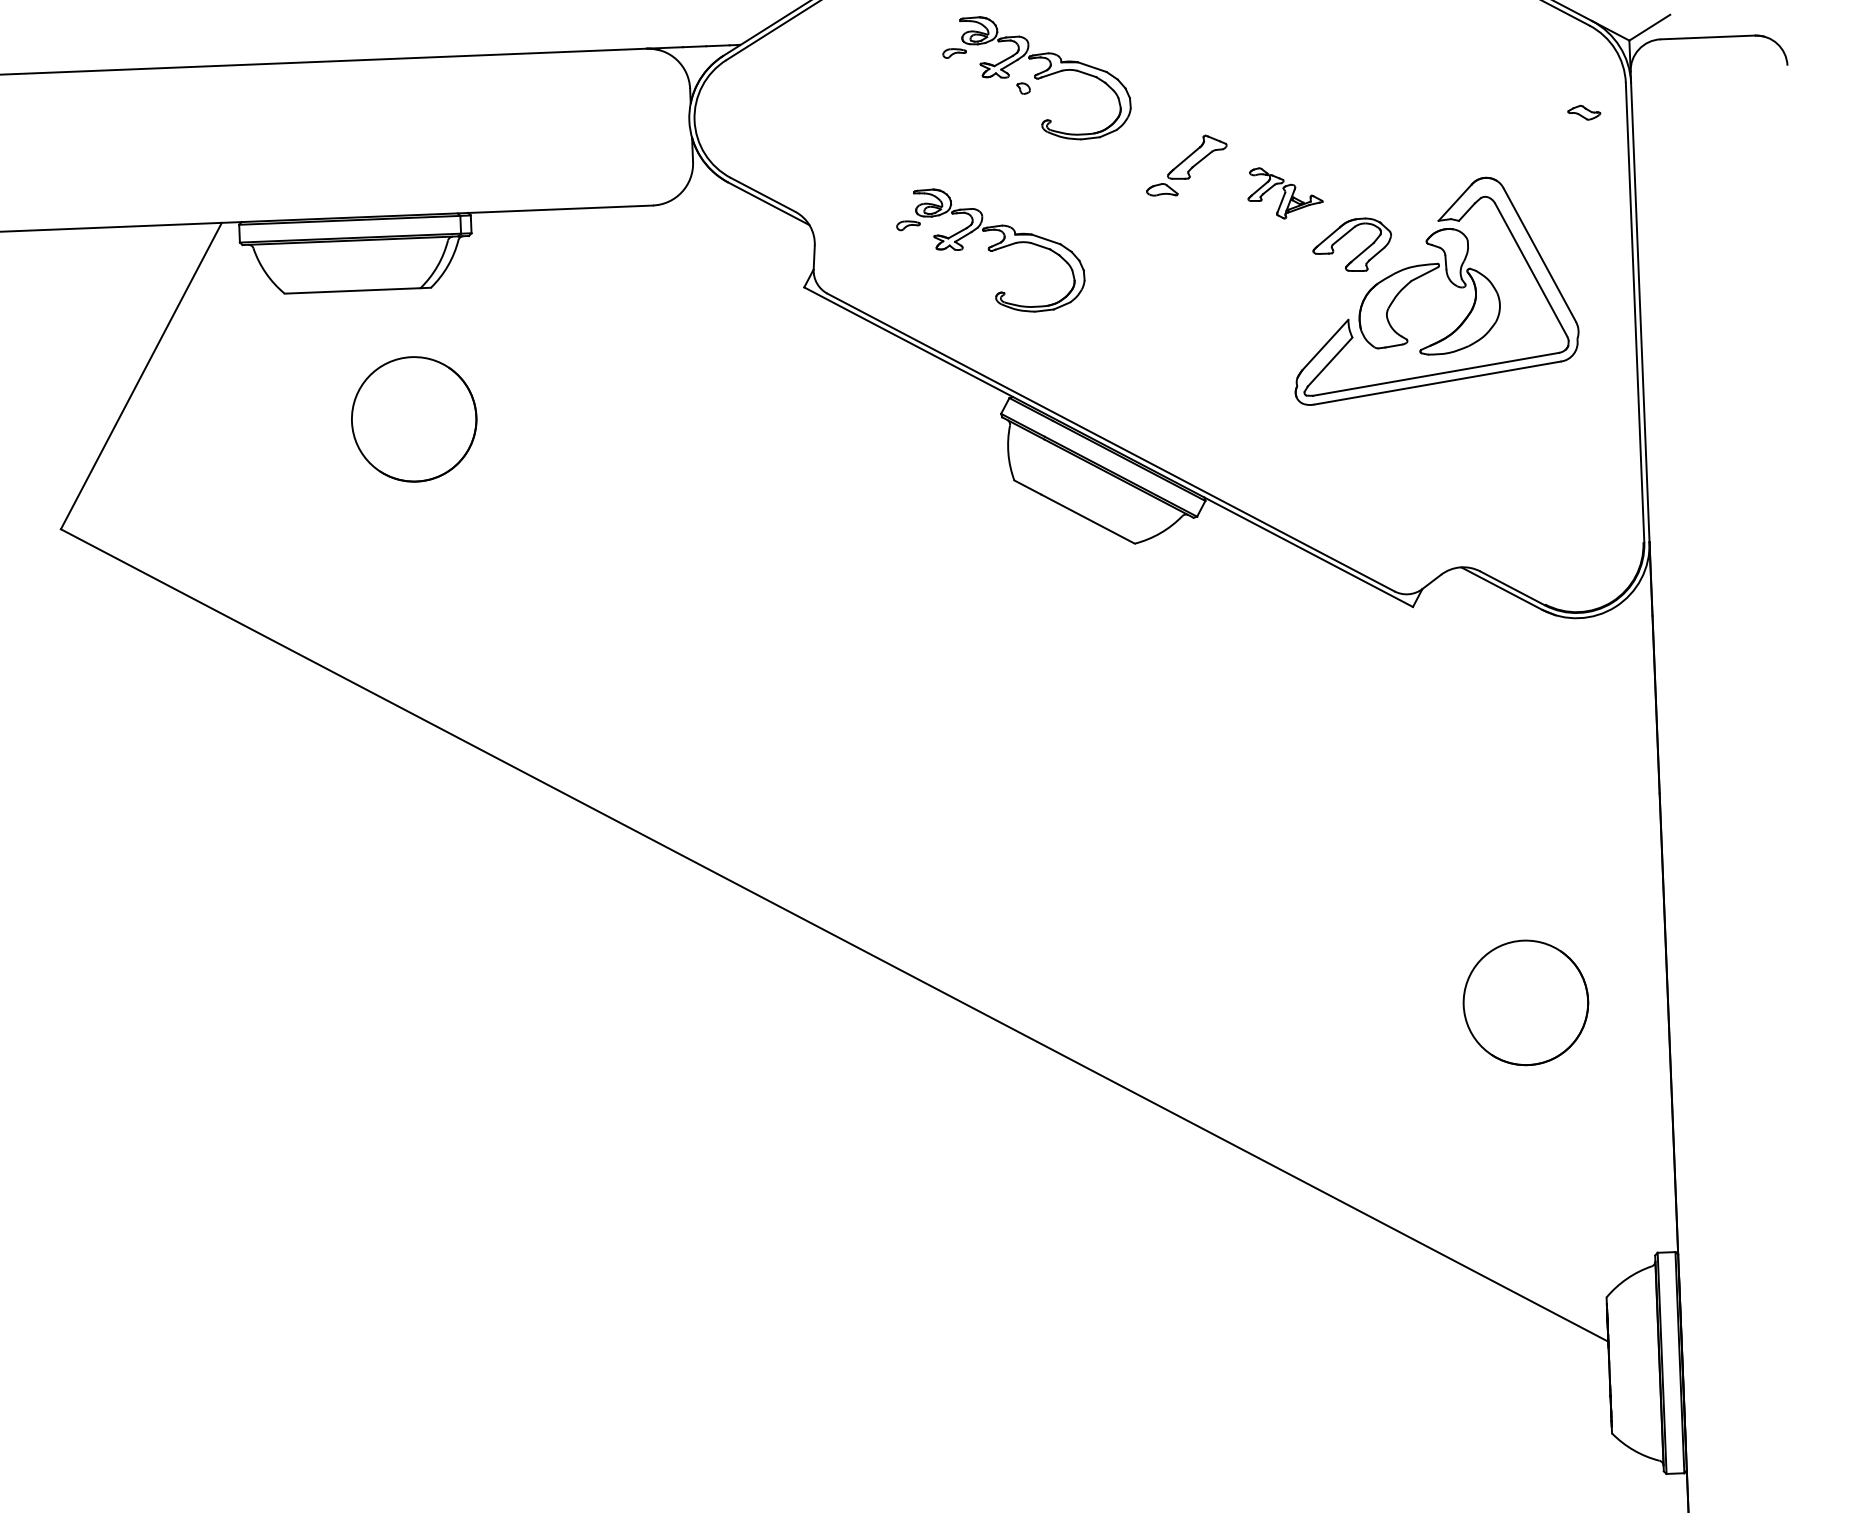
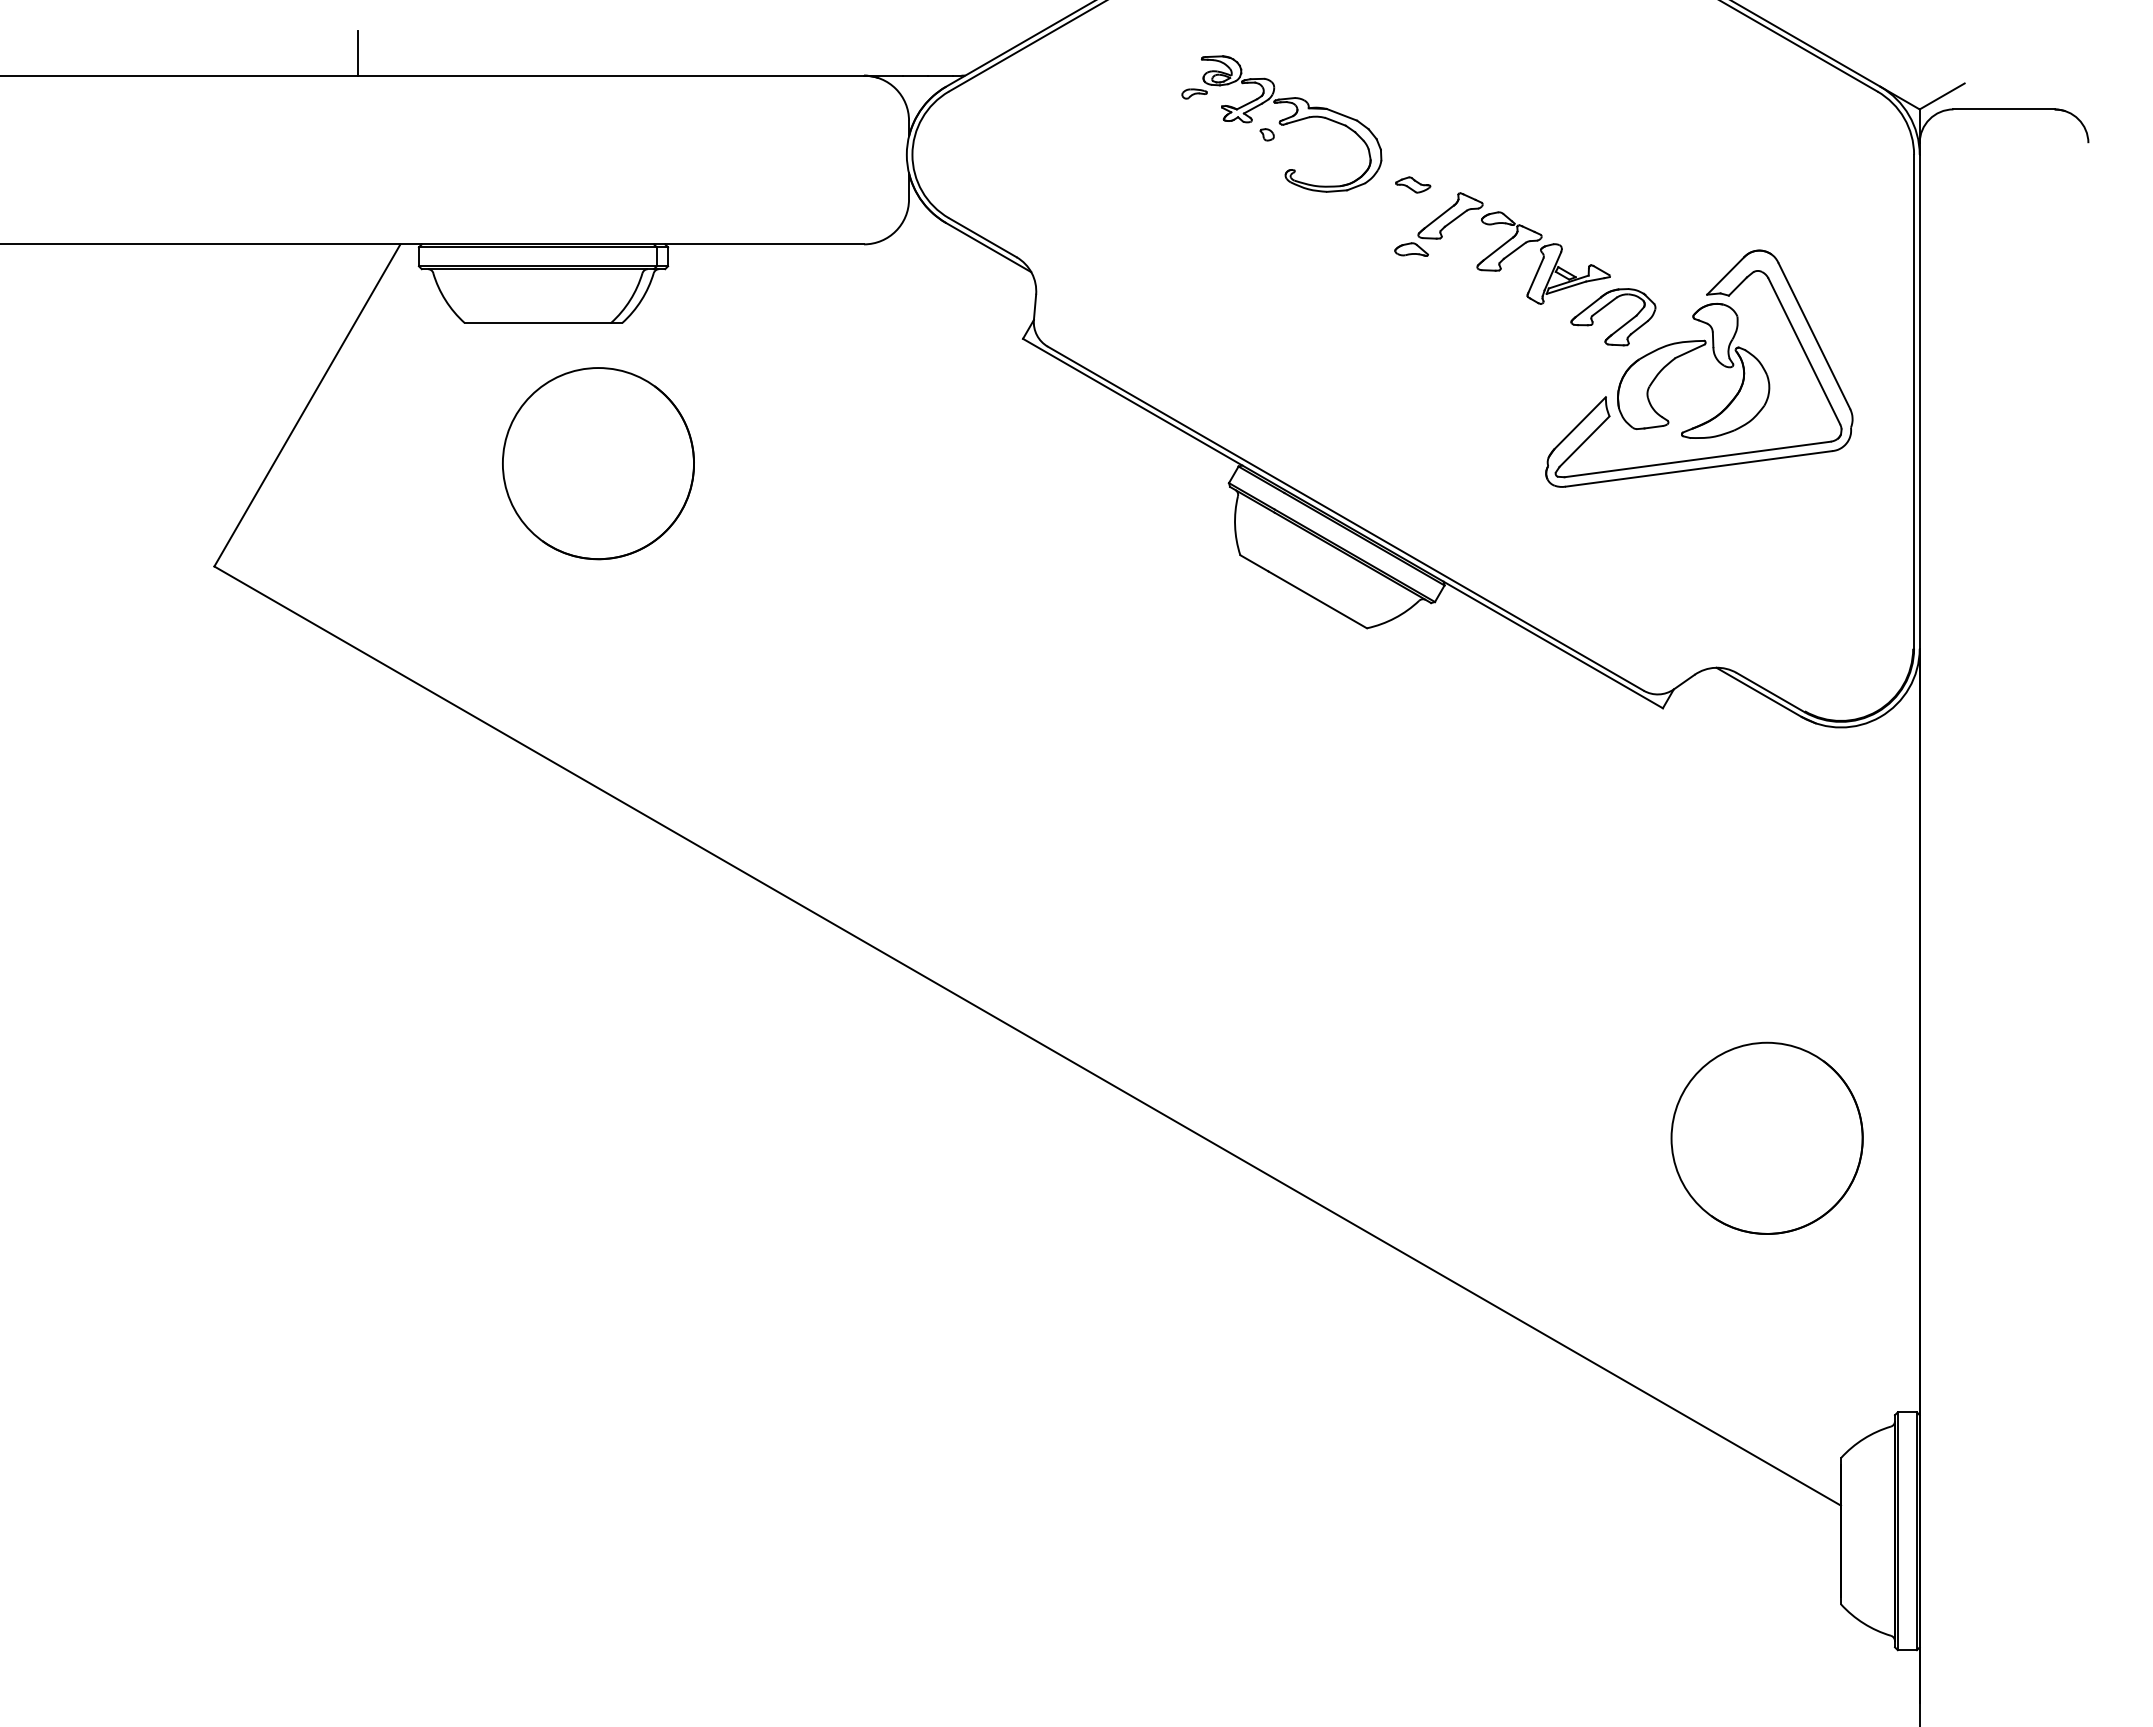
line: (175, 45) -> (358, 52), added
part: (1584, 112) -> (1413, 184), moved
part: (1285, 192) -> (1543, 257), size x1.67
part: (990, 249) -> (1224, 306), removed
circle: (414, 419) -> (598, 463), size x1.43
circle: (1525, 1002) -> (1766, 1137), size x1.43

